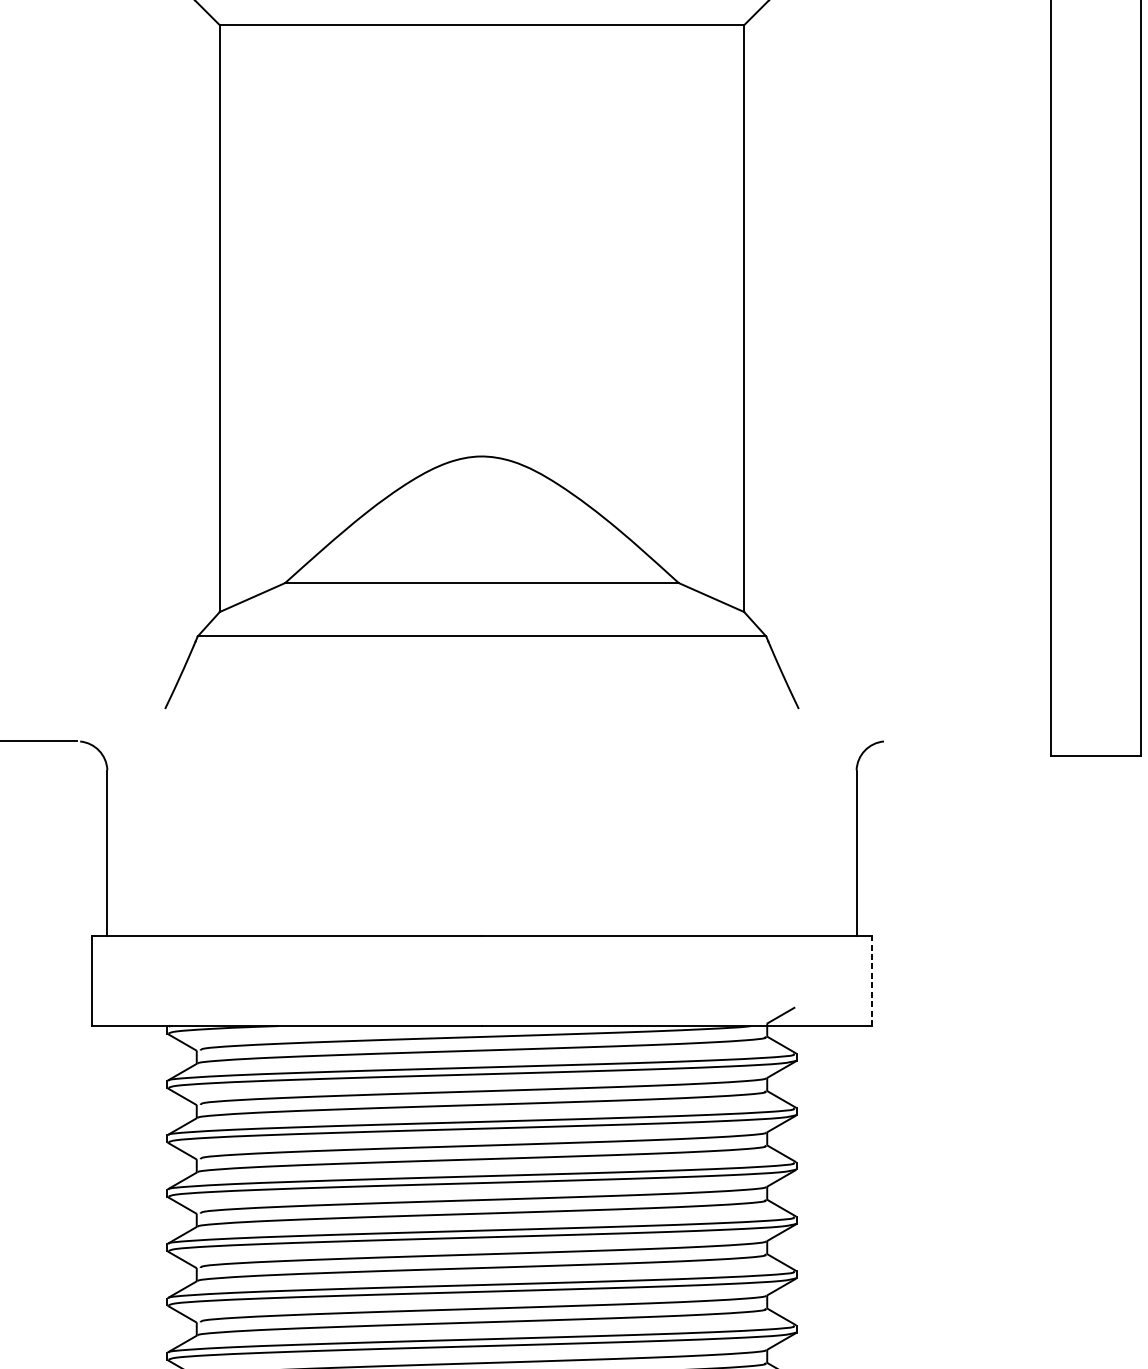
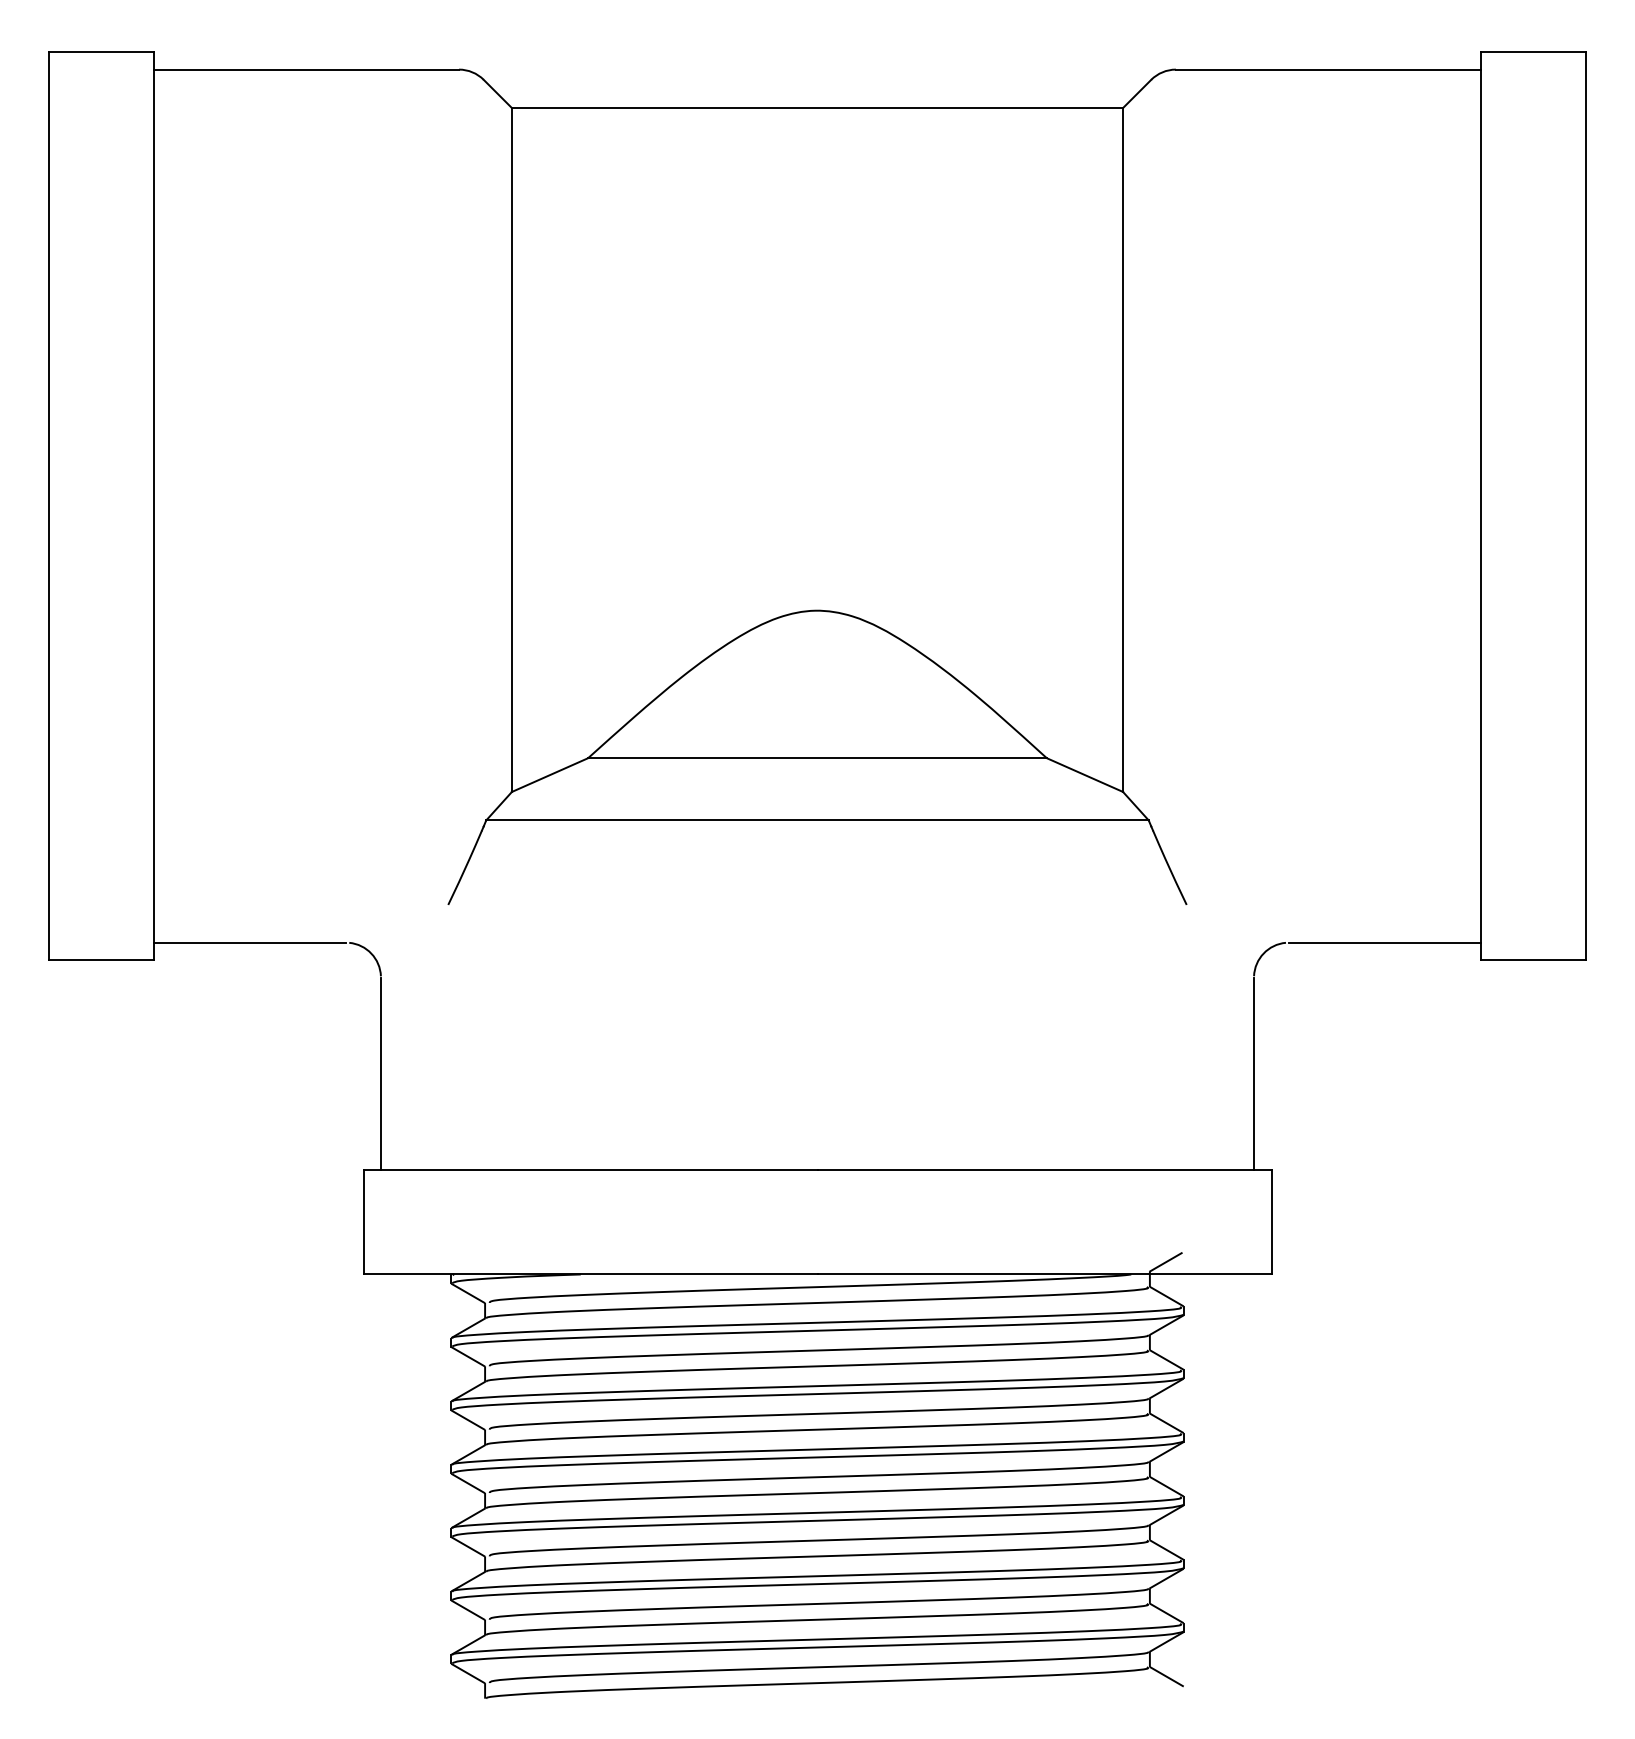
line: (968, 741) -> (1384, 942), added
line: (871, 980) -> (1271, 1221), dashed -> solid

